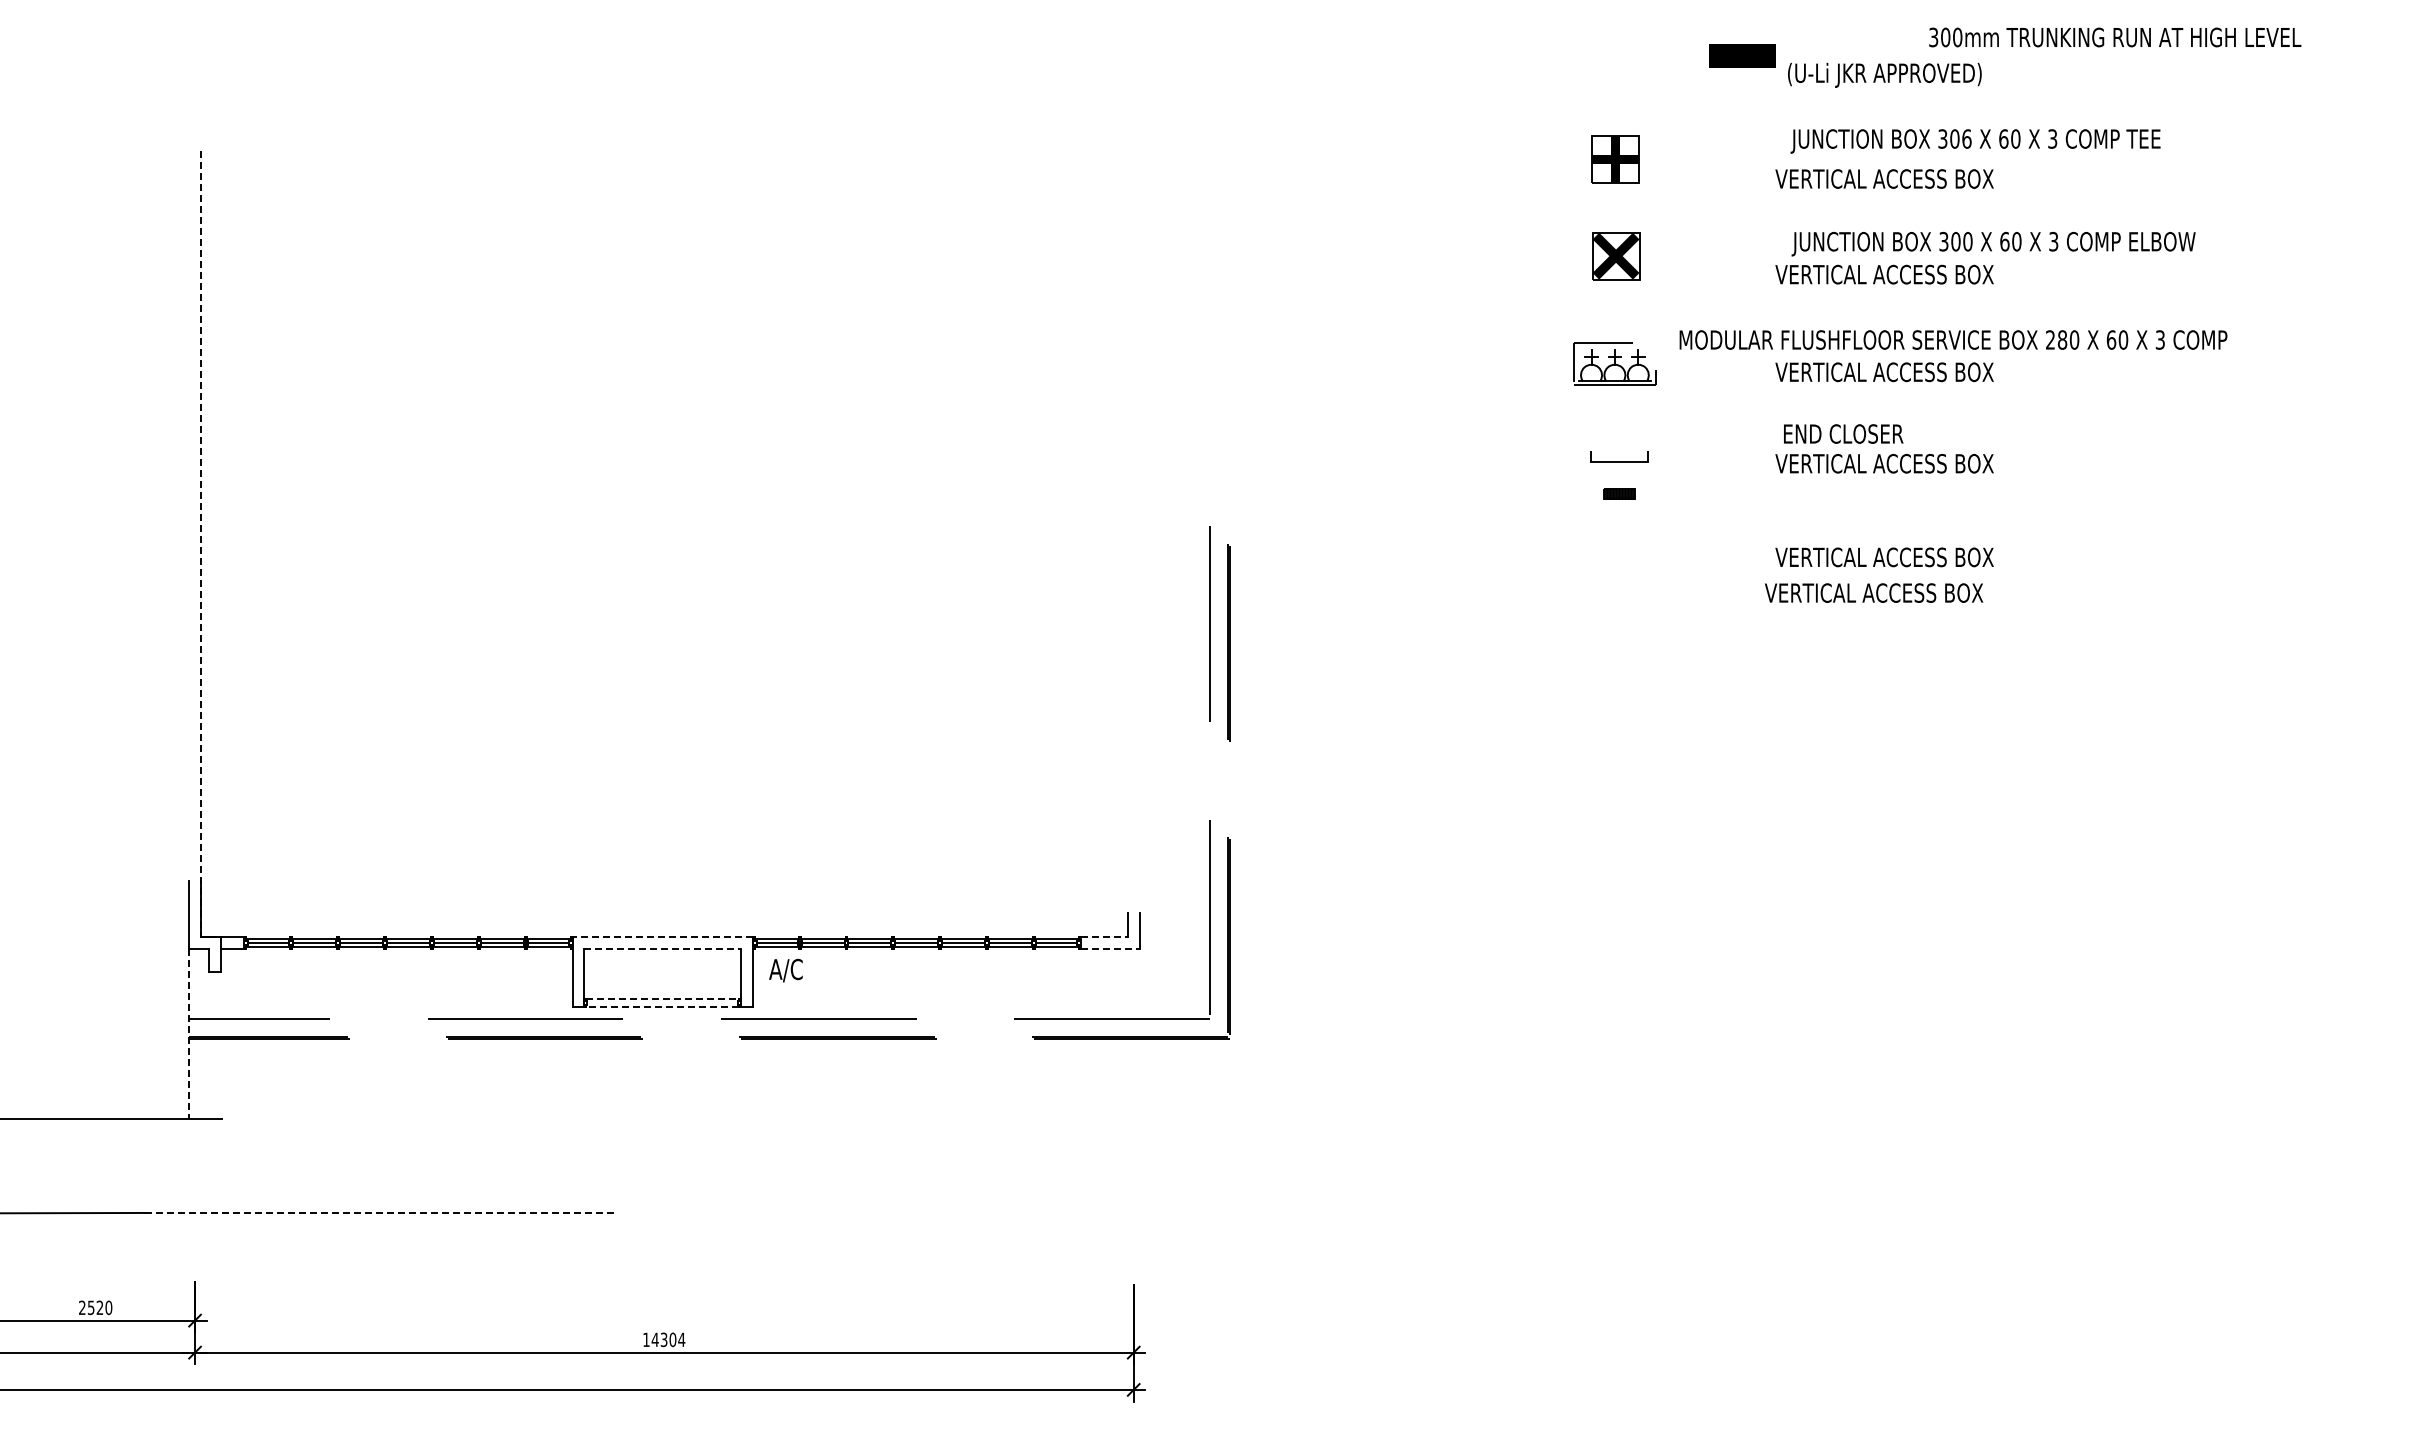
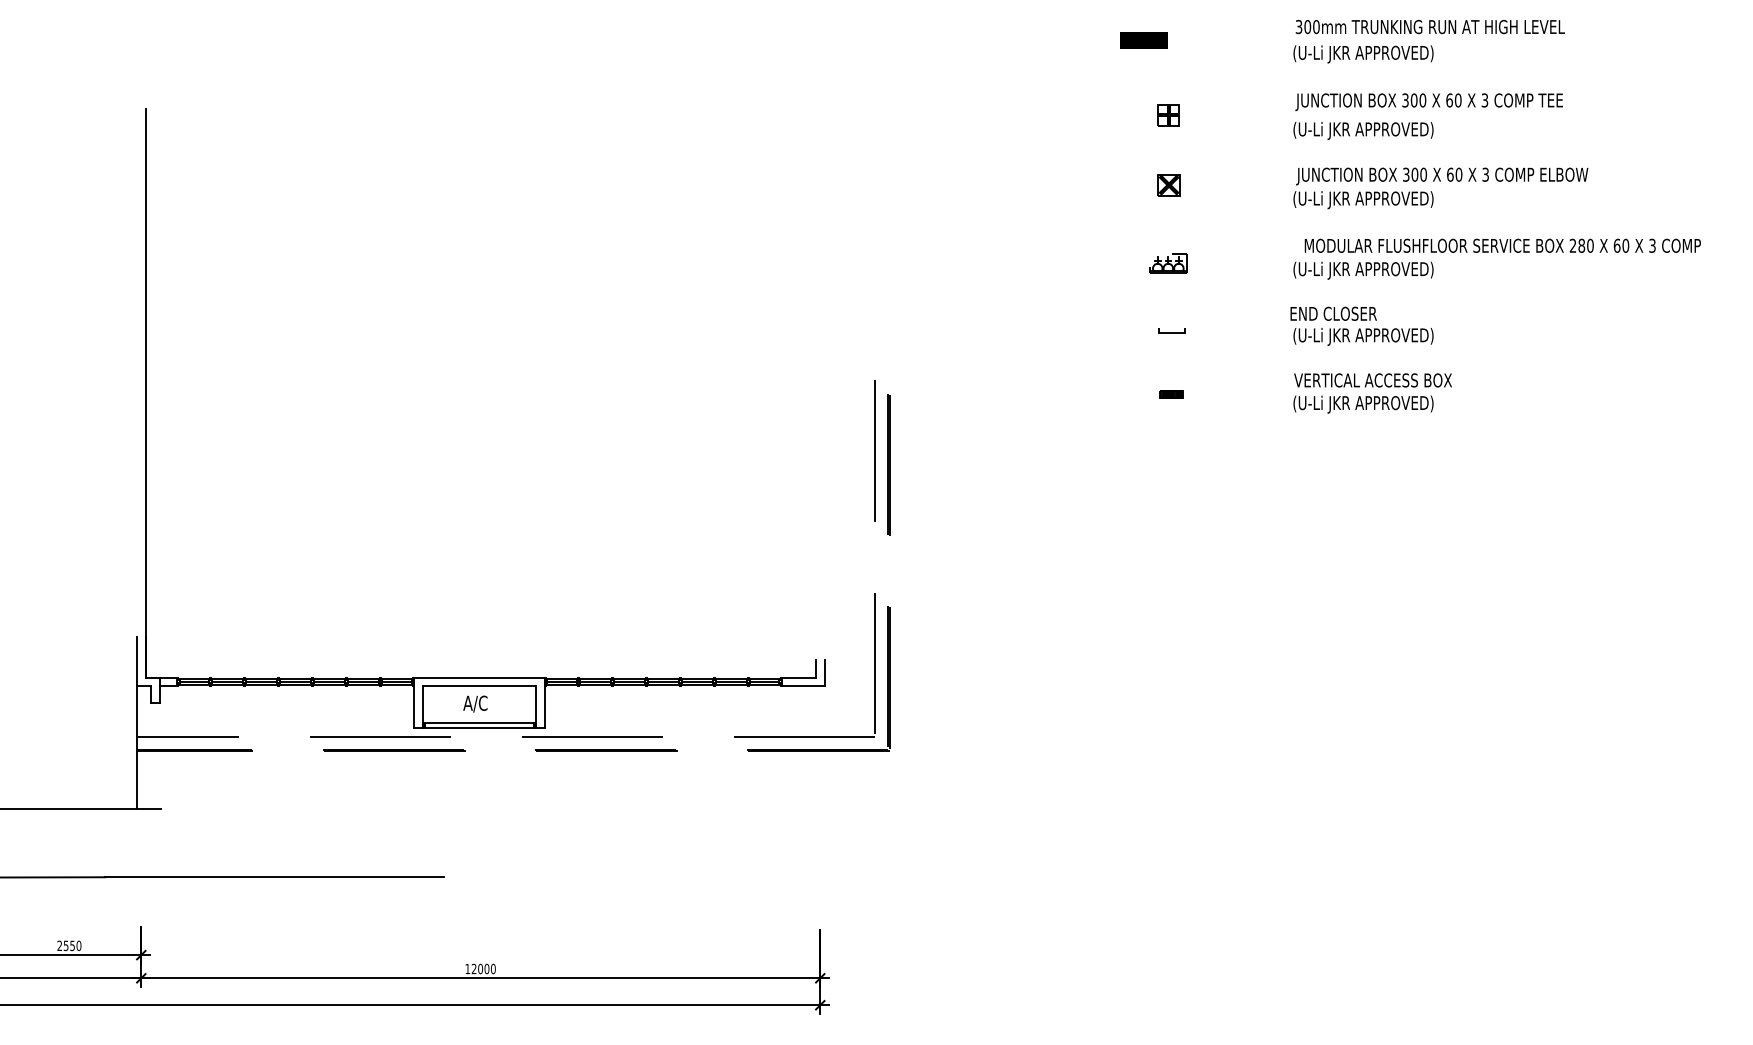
text: (2115, 37) -> (1430, 27), moved
line: (1742, 55) -> (1144, 40), moved
text: (1966, 138) -> (1422, 100), 306 -> 300
part: (1615, 159) -> (1168, 115), size x0.62
text: (1884, 180) -> (1363, 130), VERTICAL ACCESS BOX -> (U-Li JKR APPROVED)
part: (1615, 255) -> (1168, 184), size x0.62
text: (1884, 276) -> (1363, 199), VERTICAL ACCESS BOX -> (U-Li JKR APPROVED)
text: (1953, 339) -> (1502, 245), moved
part: (1614, 364) -> (1167, 263), size x0.62
text: (1884, 373) -> (1363, 270), VERTICAL ACCESS BOX -> (U-Li JKR APPROVED)
part: (1619, 456) -> (1171, 330), size x0.62
text: (1884, 465) -> (1363, 336), VERTICAL ACCESS BOX -> (U-Li JKR APPROVED)
part: (1619, 493) -> (1171, 394), moved
line: (200, 544) -> (145, 393), dashed -> solid
text: (1884, 559) -> (1363, 404), VERTICAL ACCESS BOX -> (U-Li JKR APPROVED)
text: (1874, 592) -> (1373, 380), moved
line: (662, 936) -> (479, 677), dashed -> solid
line: (1105, 936) -> (799, 677), dashed -> solid
line: (663, 948) -> (480, 685), dashed -> solid
line: (1110, 948) -> (803, 685), dashed -> solid
text: (785, 970) -> (475, 704), moved
line: (663, 999) -> (480, 722), dashed -> solid
line: (662, 1007) -> (479, 728), dashed -> solid
line: (189, 1034) -> (137, 748), dashed -> solid
line: (379, 1212) -> (274, 876), dashed -> solid
text: (99, 1307) -> (72, 945), 2520 -> 2550
text: (668, 1339) -> (483, 968), 14304 -> 12000

